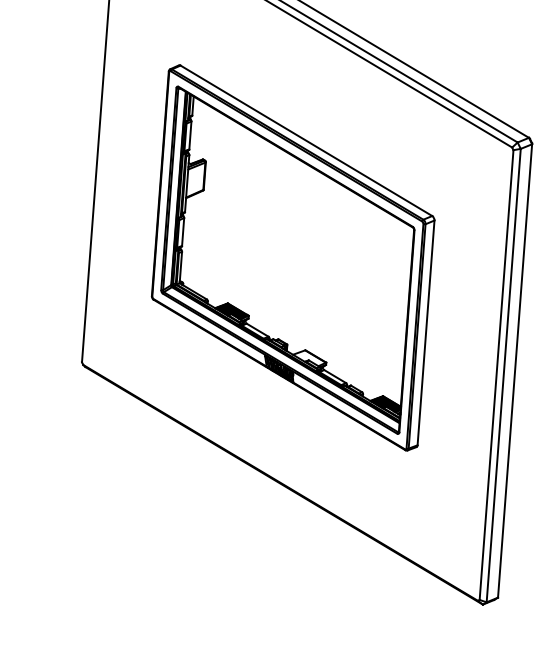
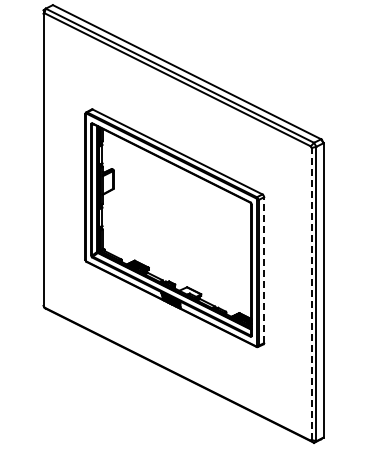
line: (426, 333) -> (264, 270), solid -> dashed
line: (496, 374) -> (311, 293), solid -> dashed

